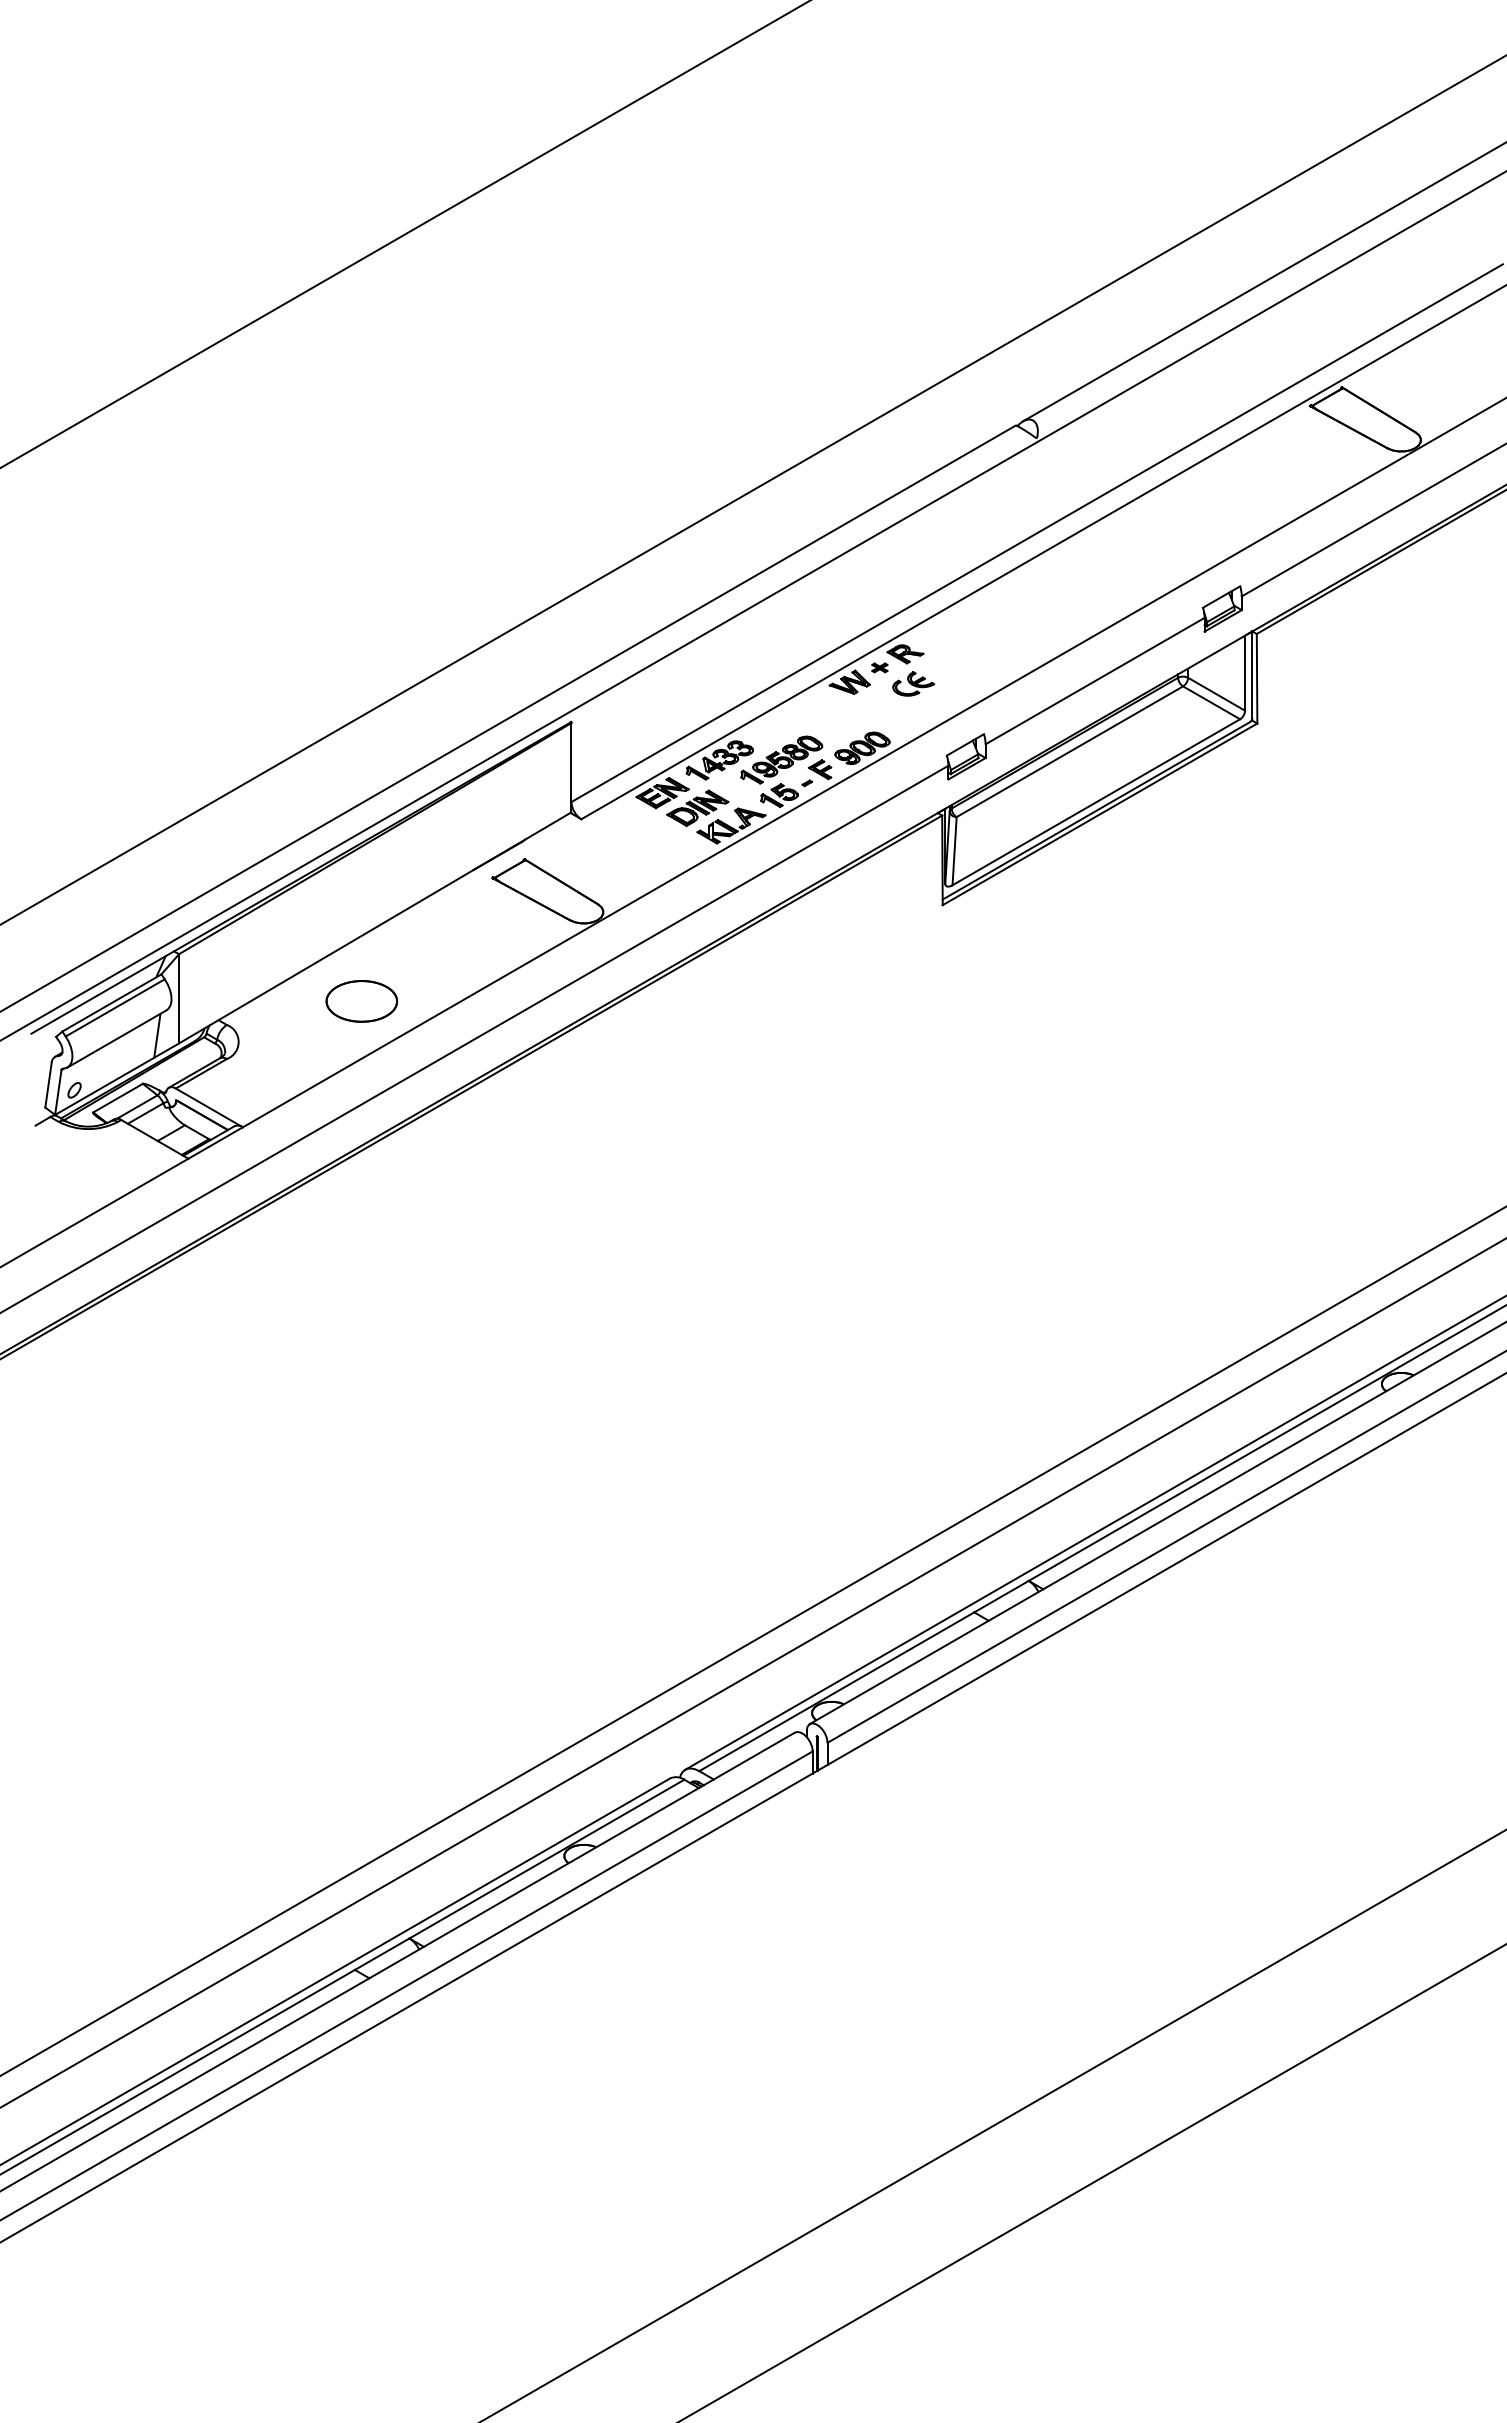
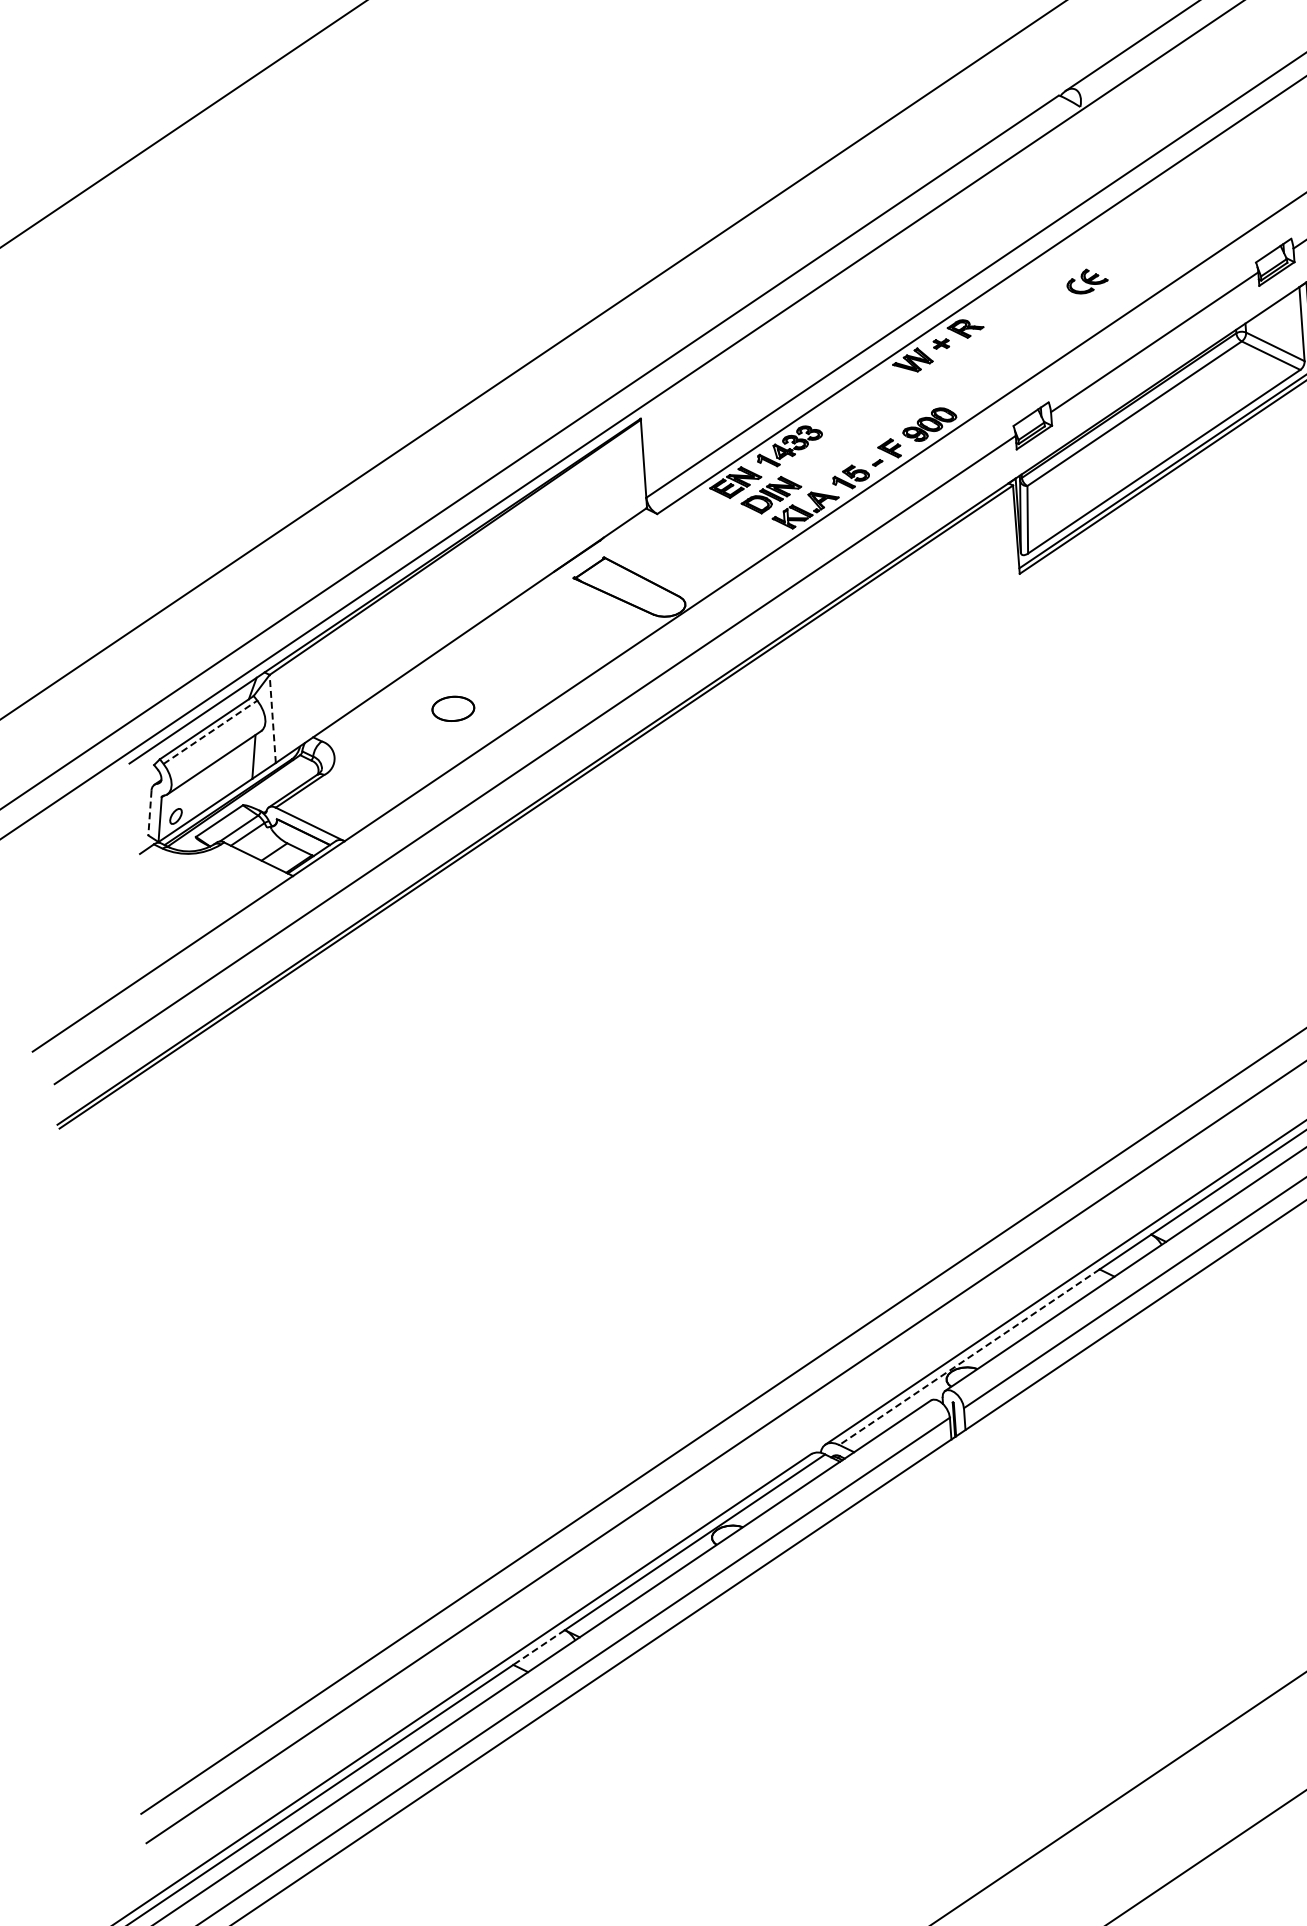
part: (913, 683) -> (1087, 280), moved
part: (781, 759) -> (850, 441), removed
line: (179, 998) -> (273, 718), solid -> dashed
part: (361, 1001) -> (452, 708), size x0.6
line: (115, 1007) -> (210, 731), solid -> dashed
line: (48, 1085) -> (149, 813), solid -> dashed
line: (836, 1691) -> (969, 1356), solid -> dashed
line: (381, 1954) -> (538, 1647), solid -> dashed

